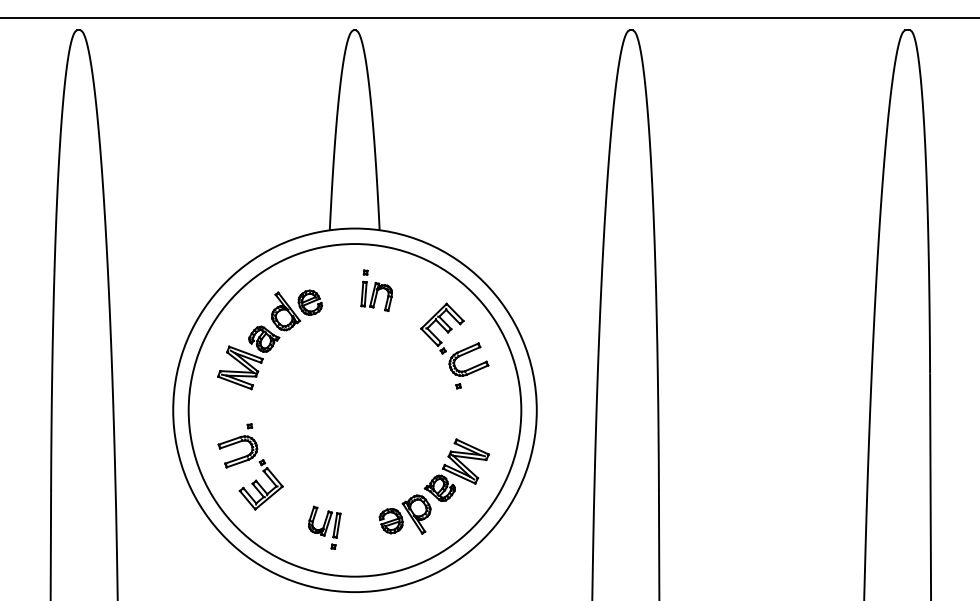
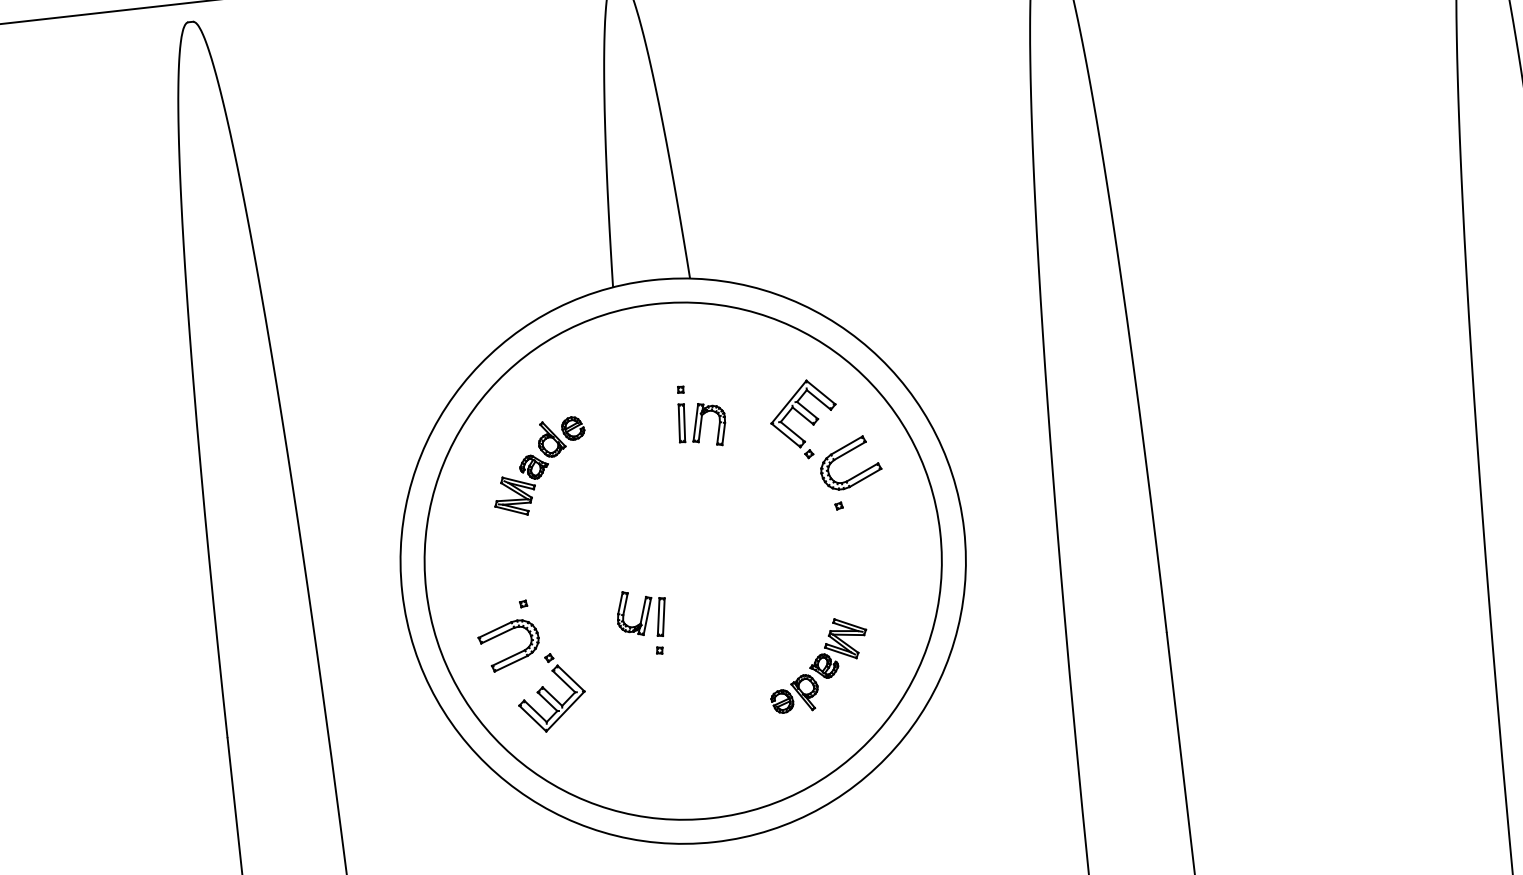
part: (376, 290) -> (700, 415), moved
part: (269, 339) -> (538, 466), size x0.6
part: (433, 486) -> (817, 665), size x0.6
part: (324, 527) -> (642, 622), moved

